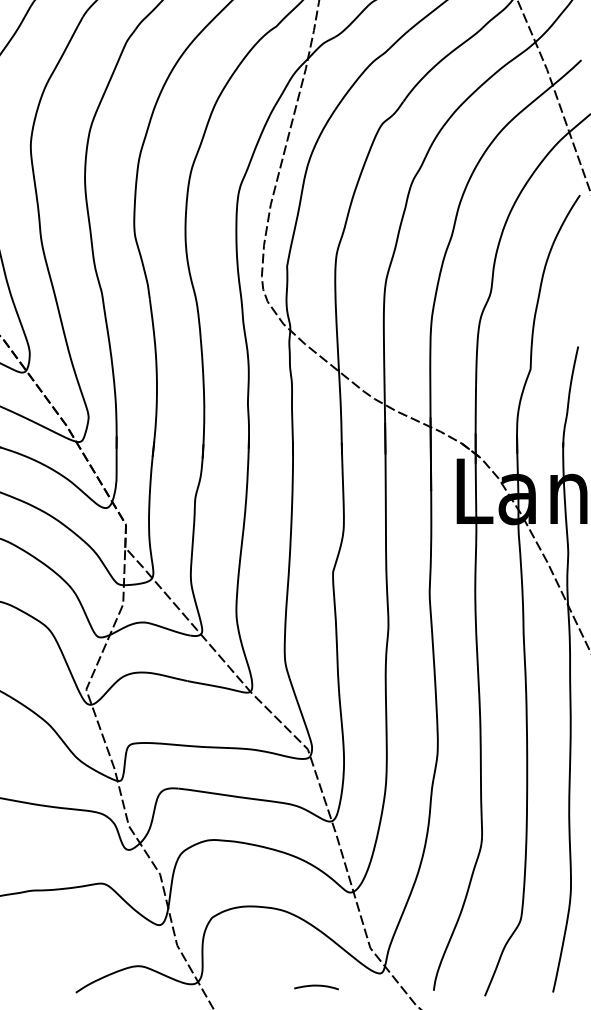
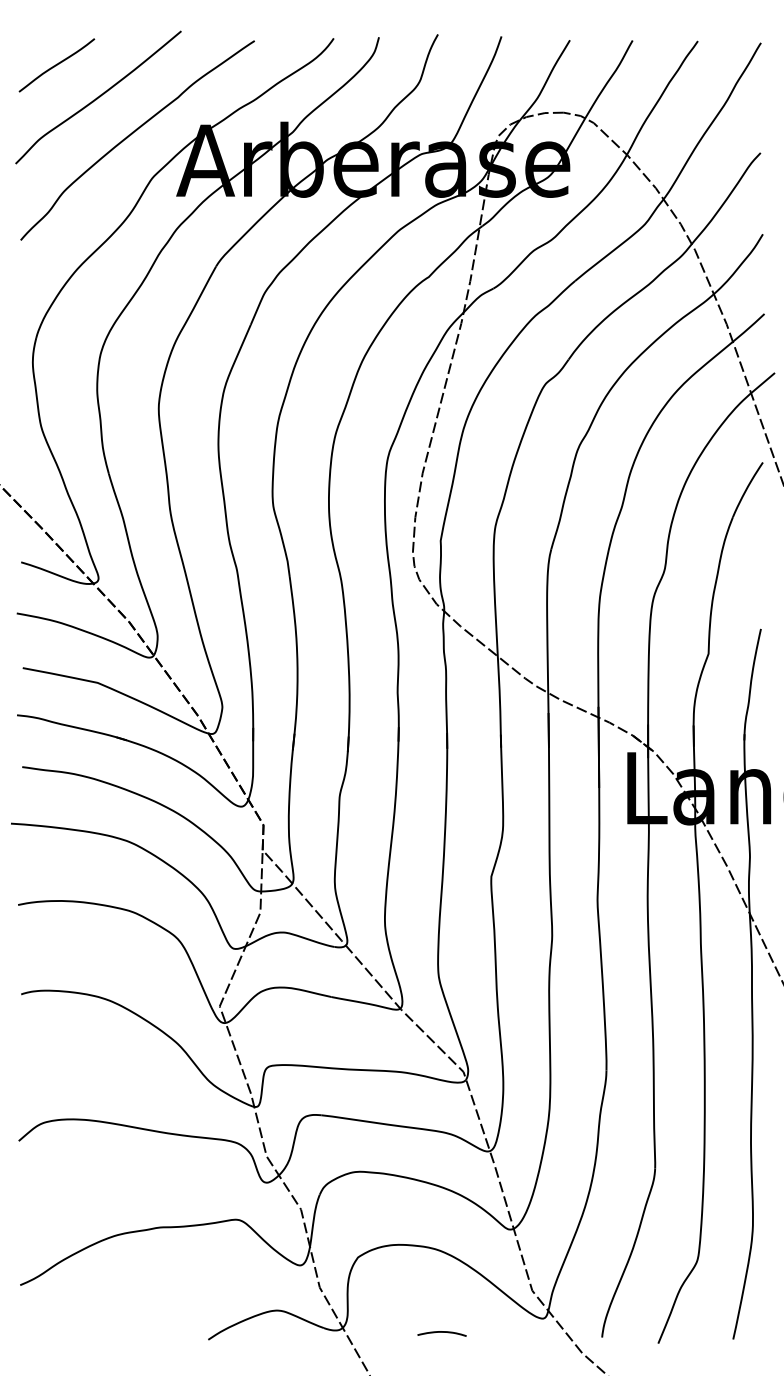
curve: (316, 986) -> (441, 1332), moved

